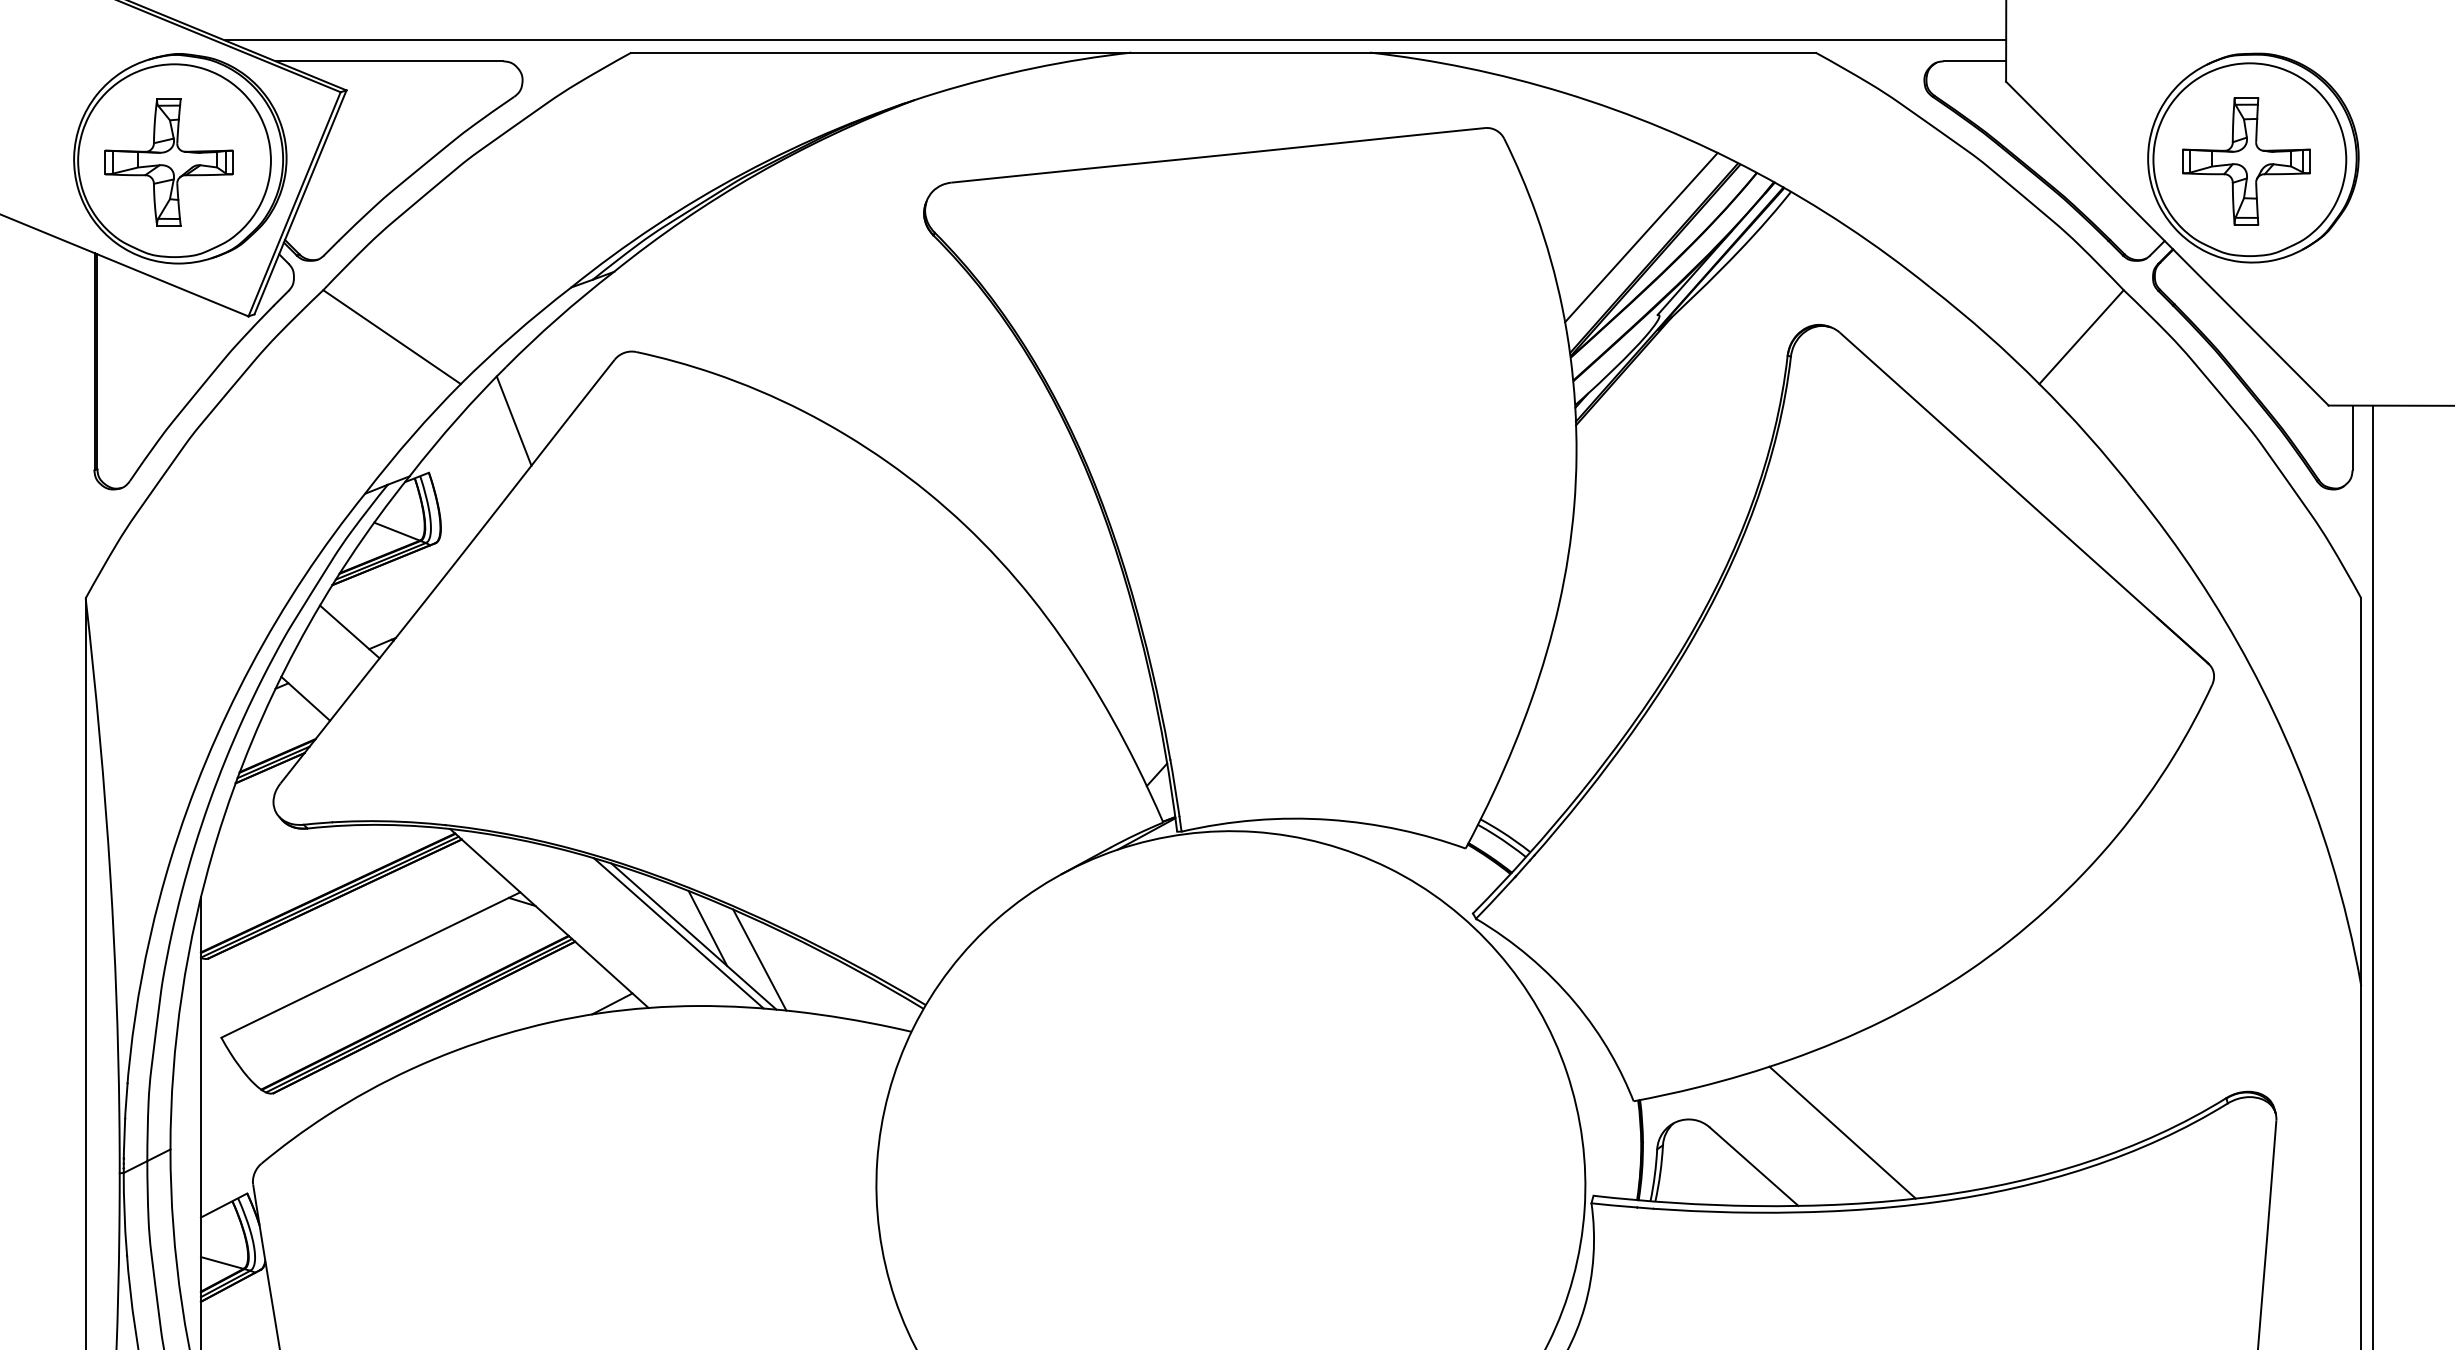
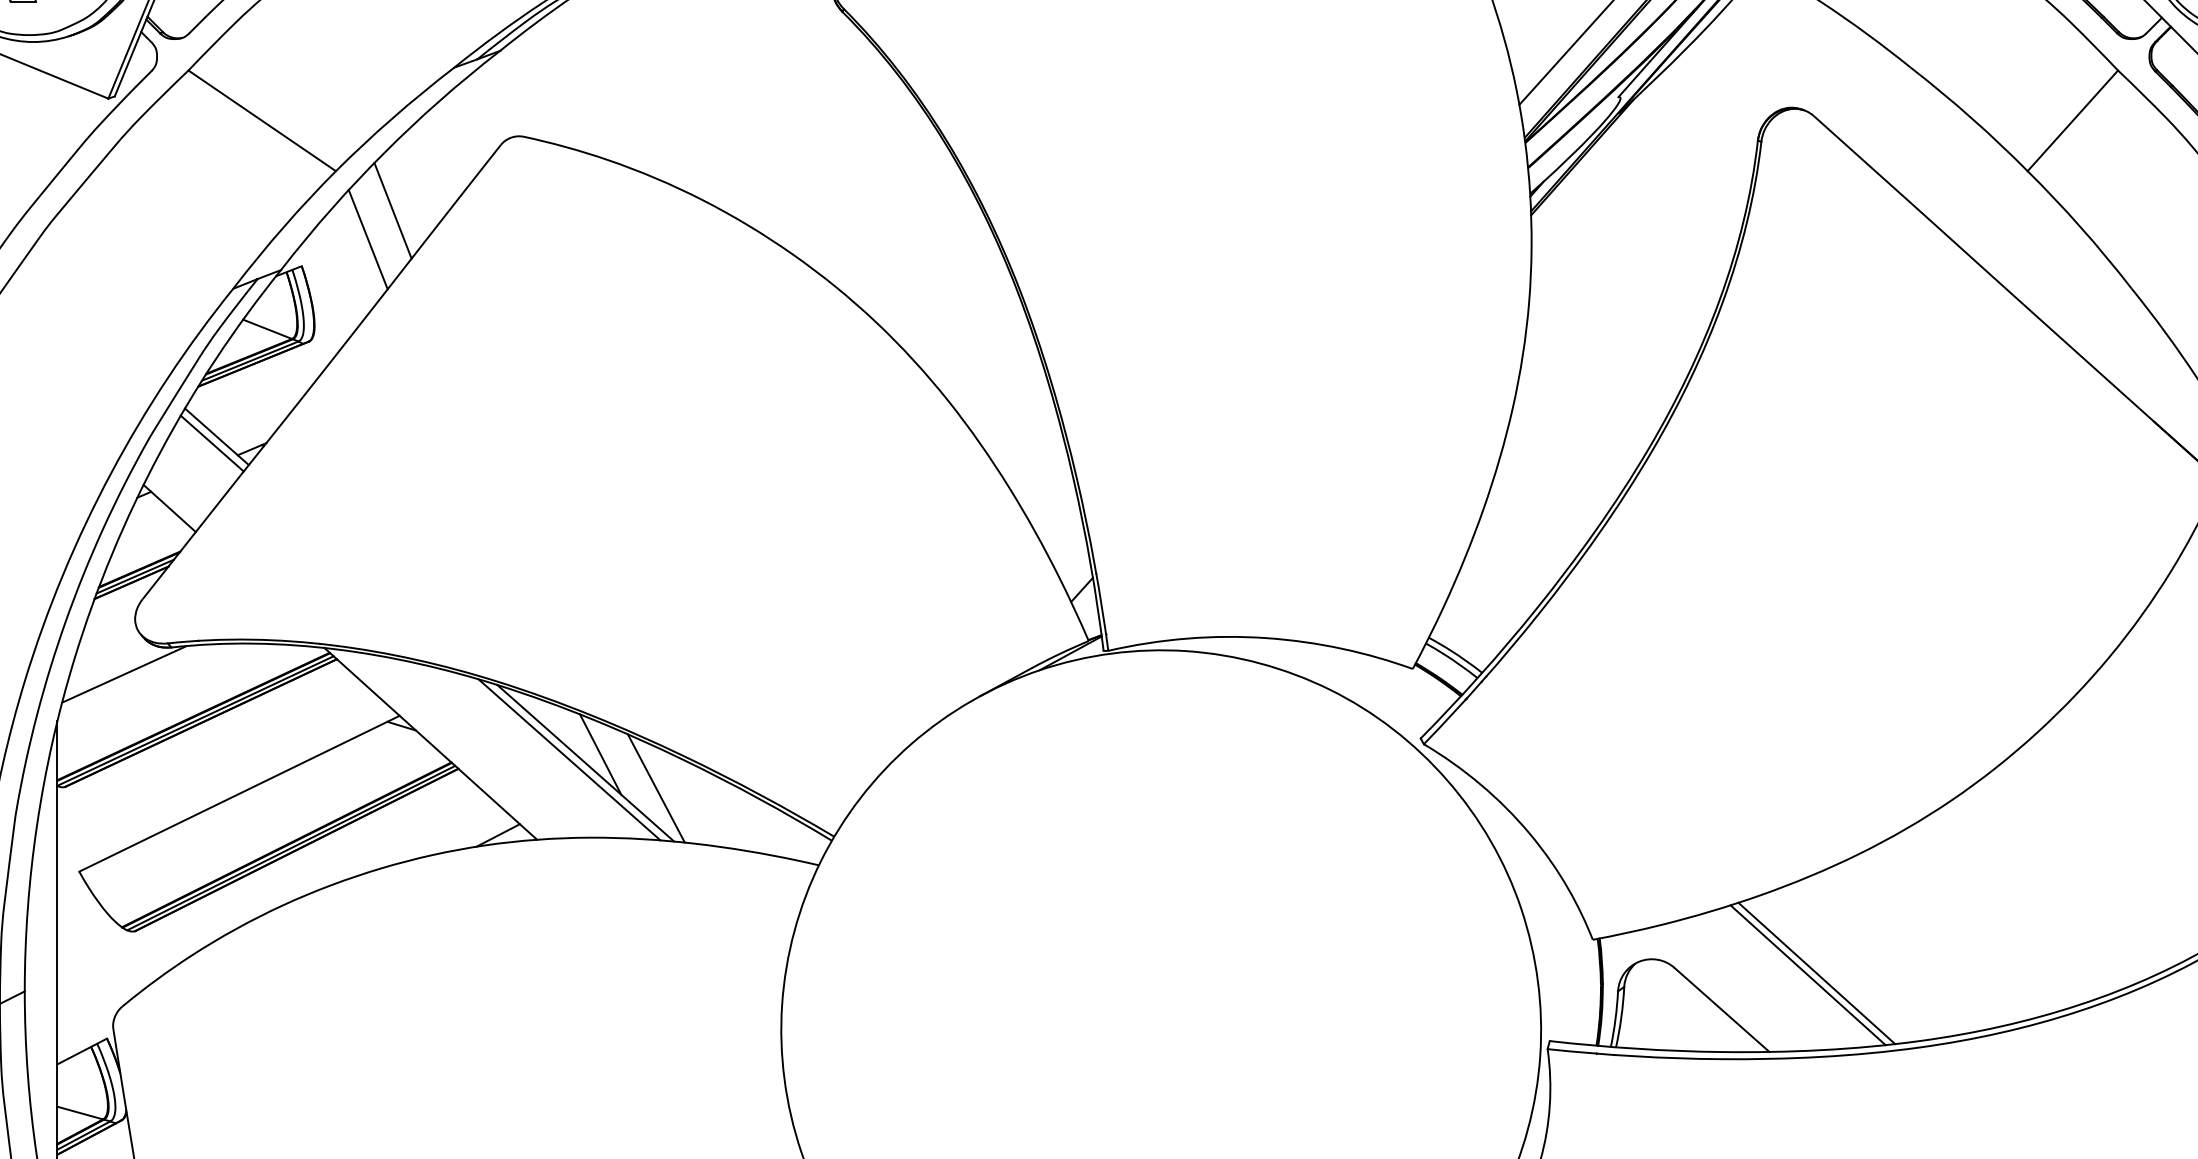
line: (490, 447) -> (367, 239), added
line: (345, 638) -> (212, 443), added
line: (263, 853) -> (124, 674), added
line: (1834, 1134) -> (1808, 975), added

